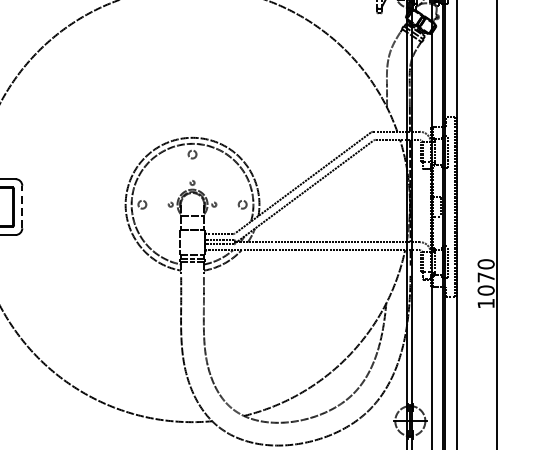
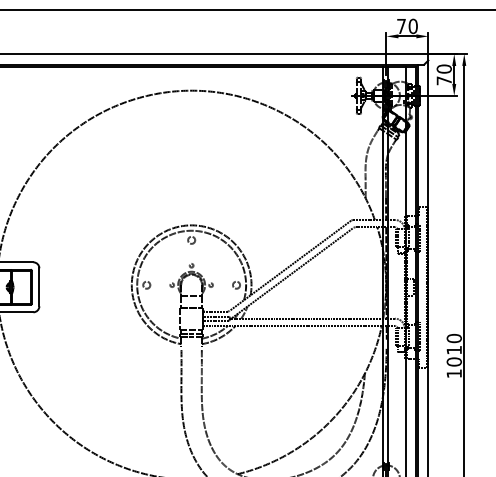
line: (22, 207) -> (39, 287), dashed -> solid
text: (485, 277) -> (453, 350), 1070 -> 1010

